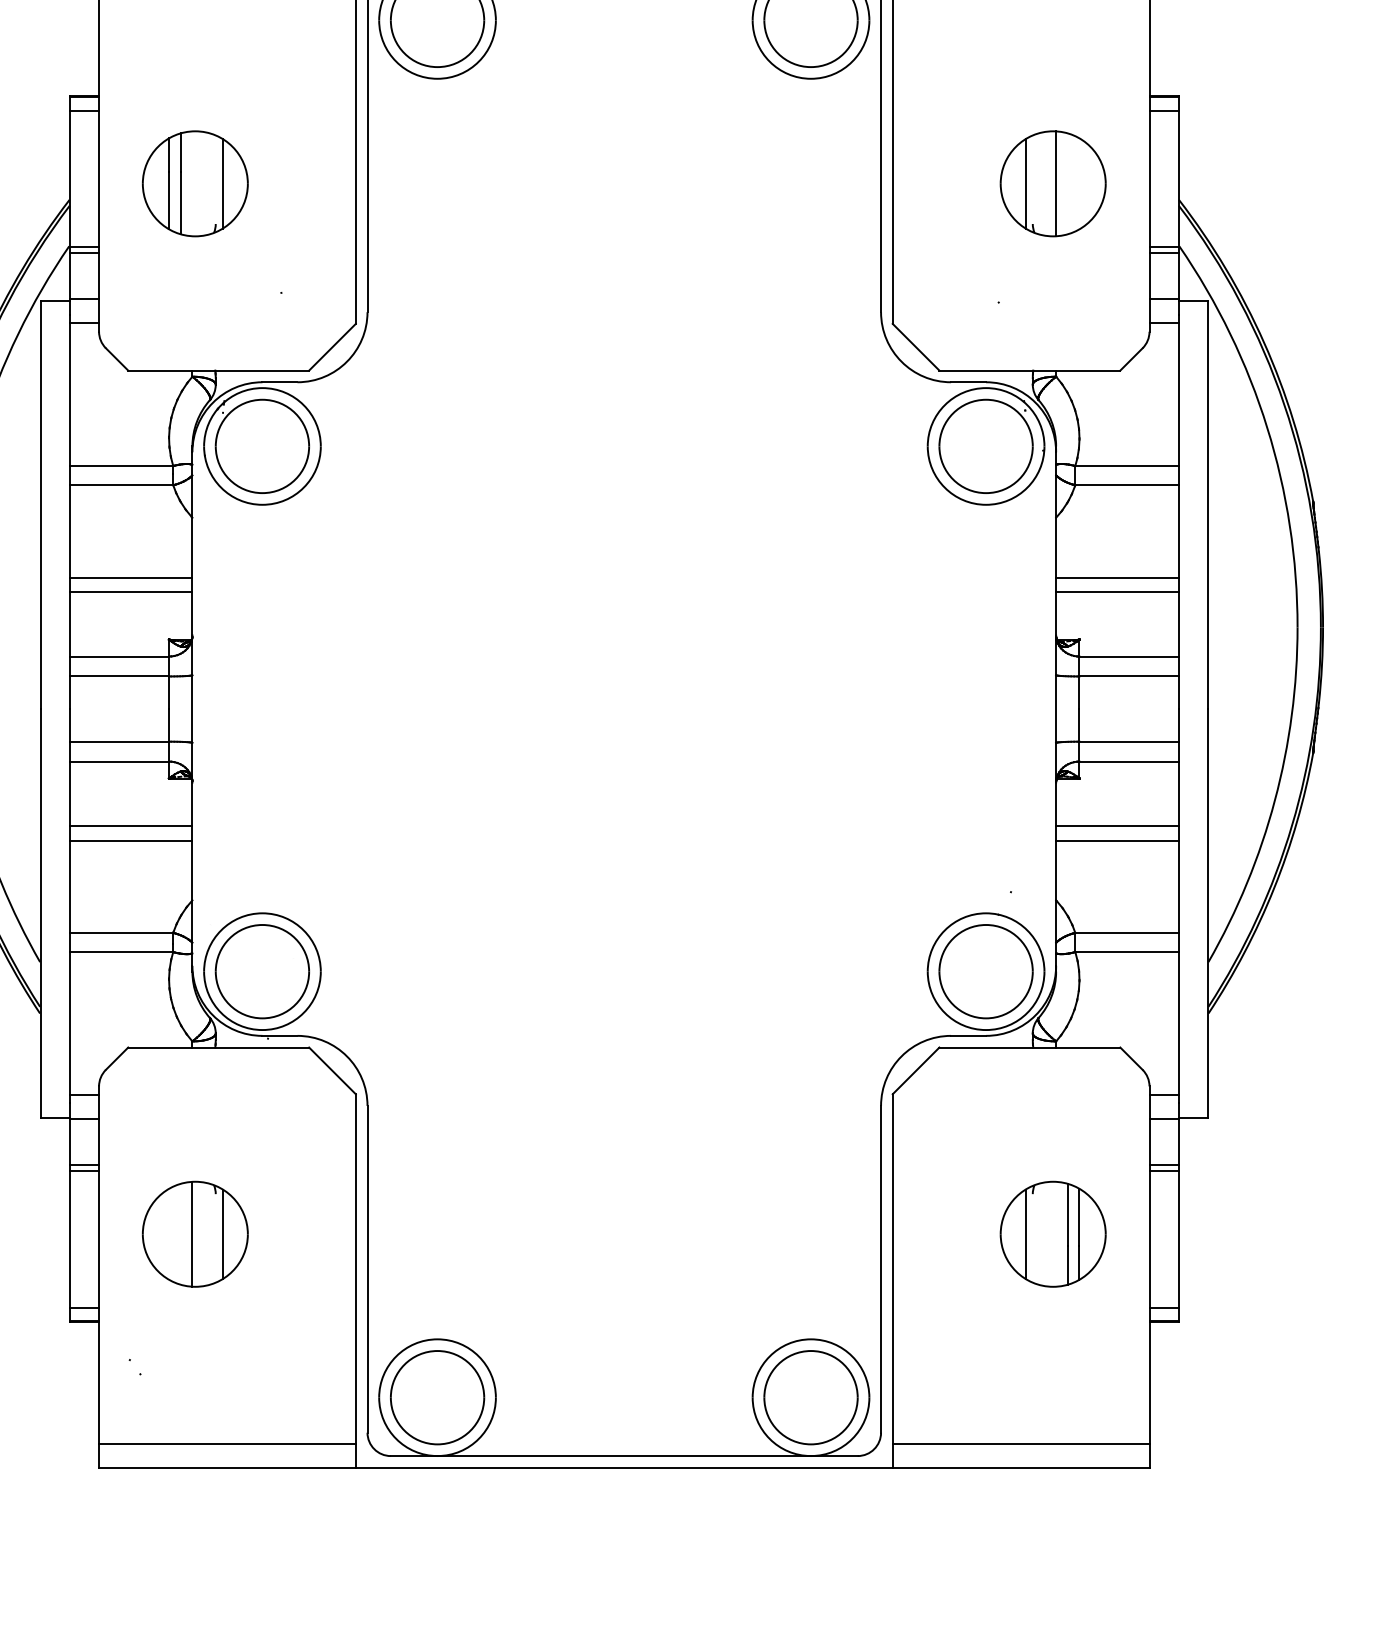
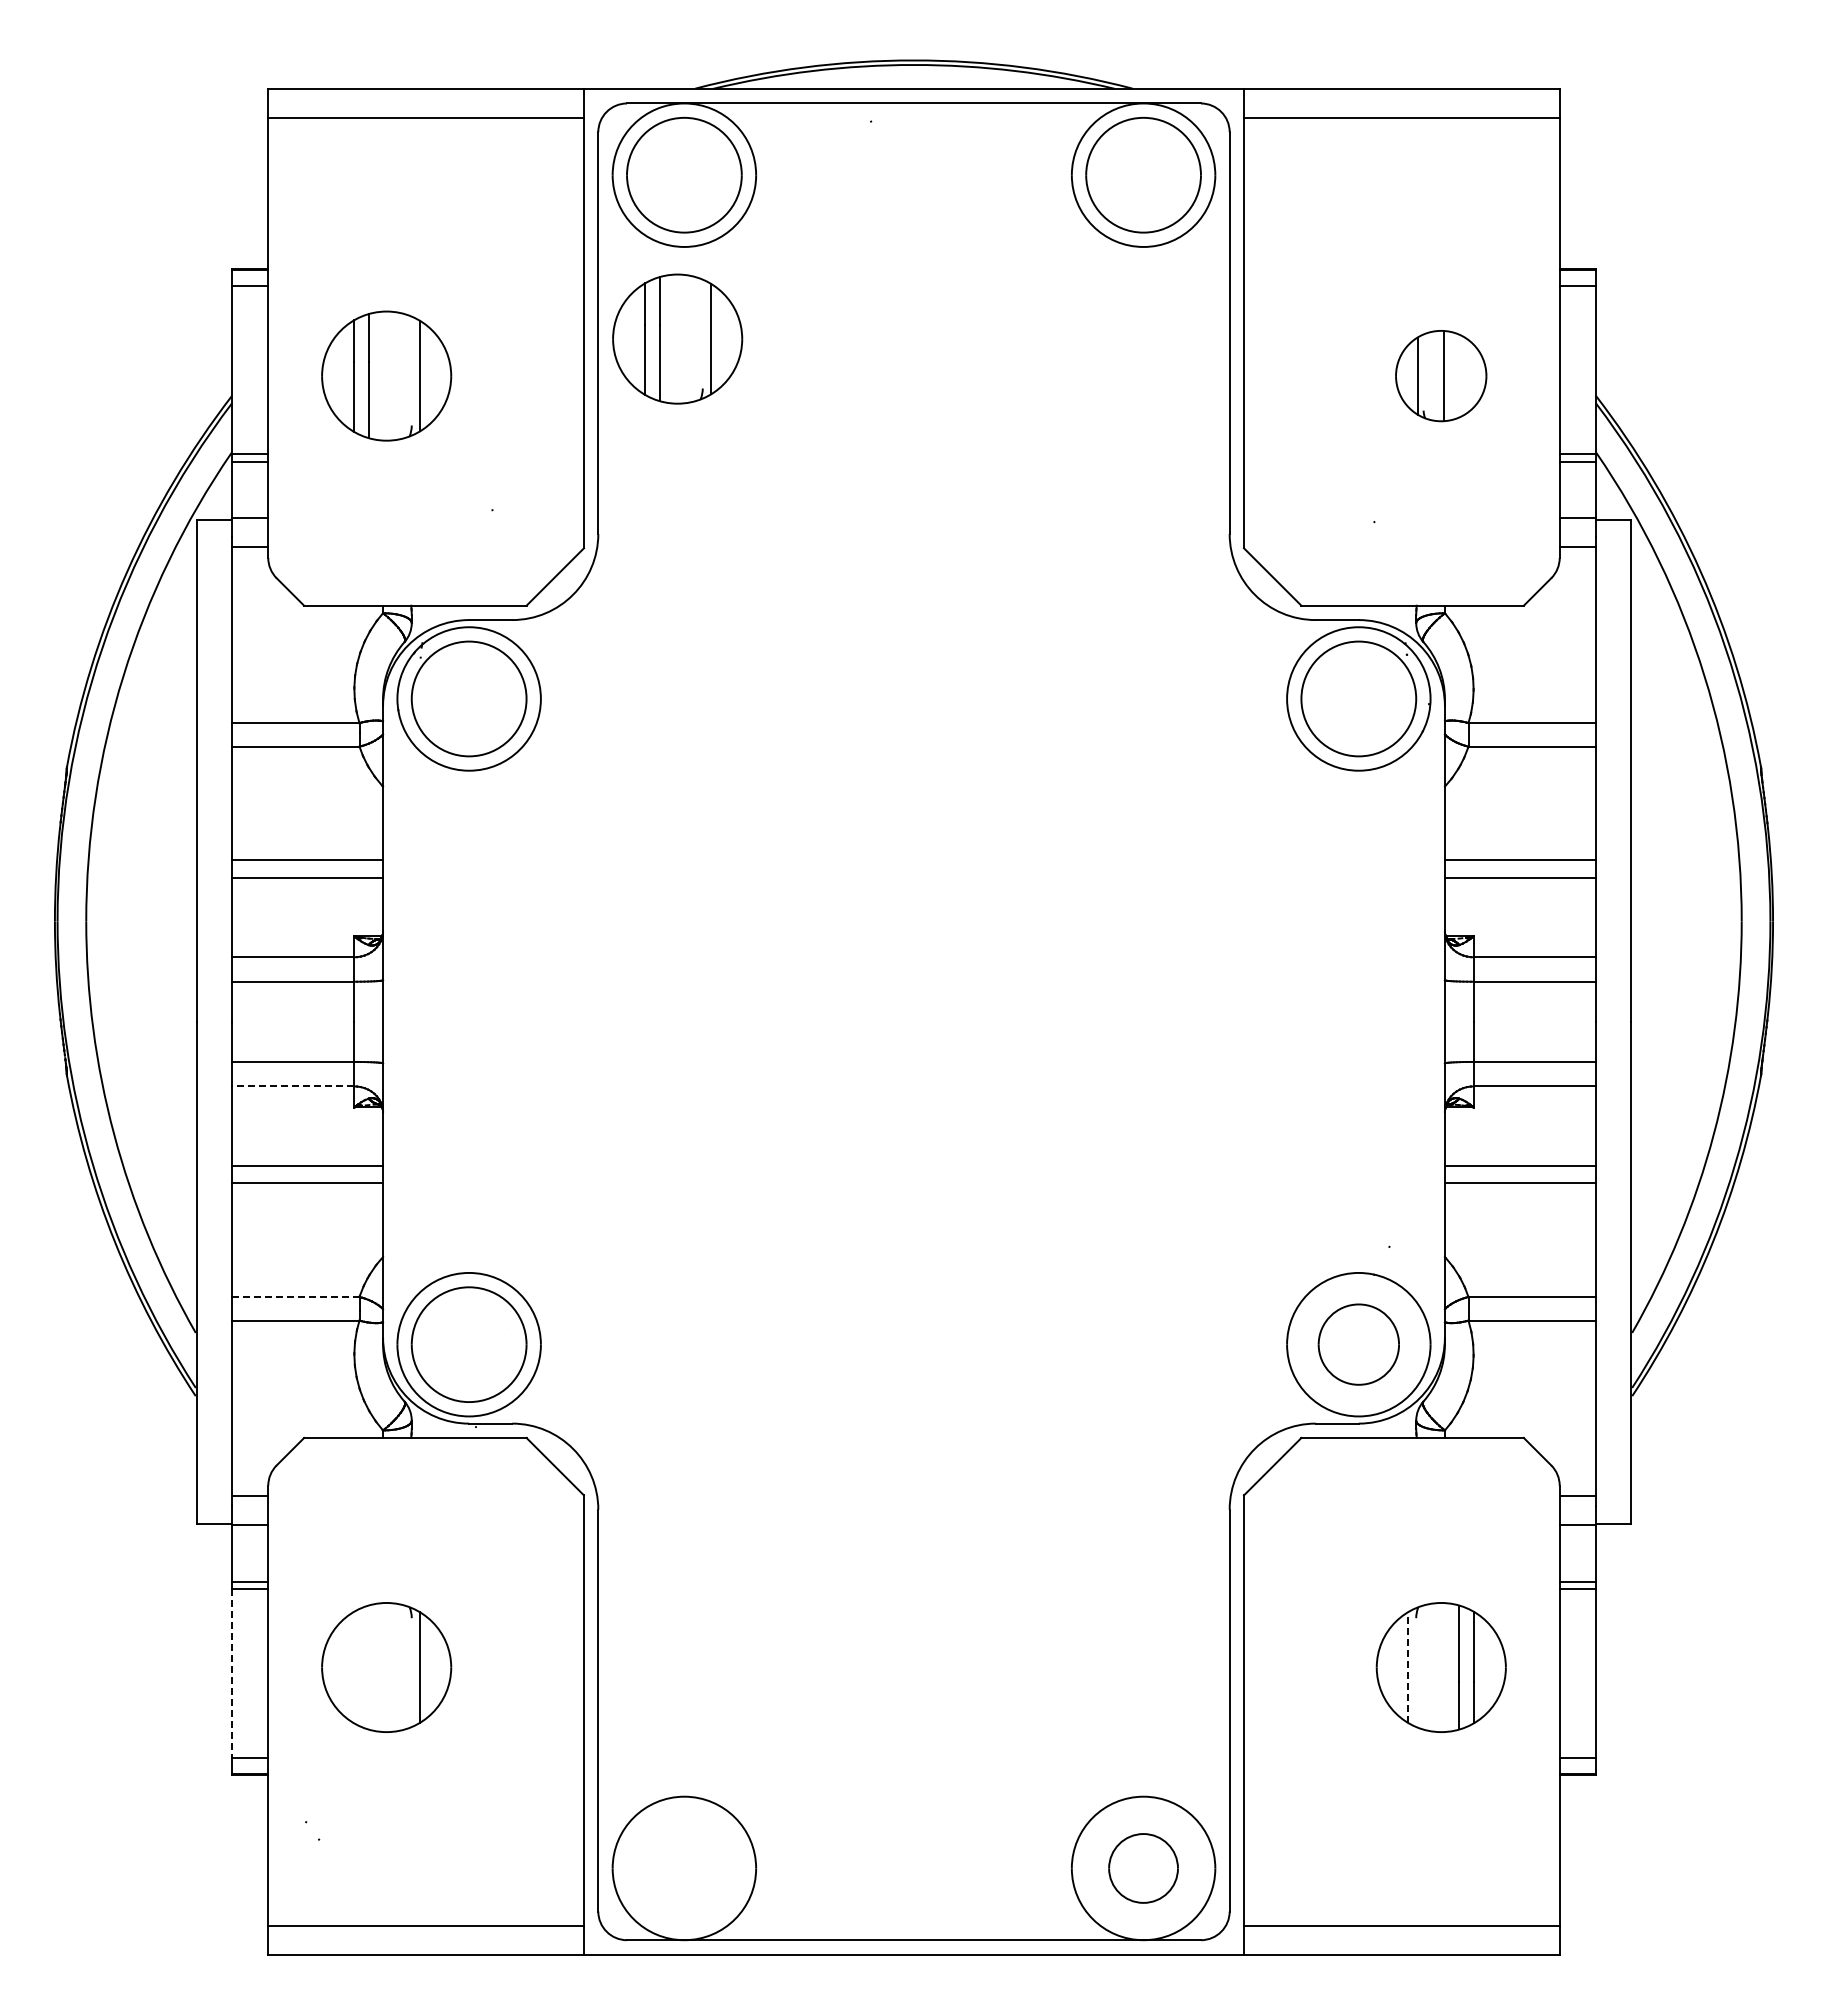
part: (431, 153) -> (677, 338), added
part: (1052, 183) -> (1440, 375), size x0.7
line: (119, 761) -> (293, 1086), solid -> dashed
line: (121, 933) -> (295, 1297), solid -> dashed
part: (985, 971) -> (1358, 1344), size x0.7
line: (192, 1234) -> (383, 1667), removed
line: (1025, 1234) -> (1407, 1667), solid -> dashed
line: (69, 1239) -> (232, 1674), solid -> dashed
part: (437, 1397) -> (684, 1868), removed
part: (810, 1397) -> (1143, 1868), size x0.6

